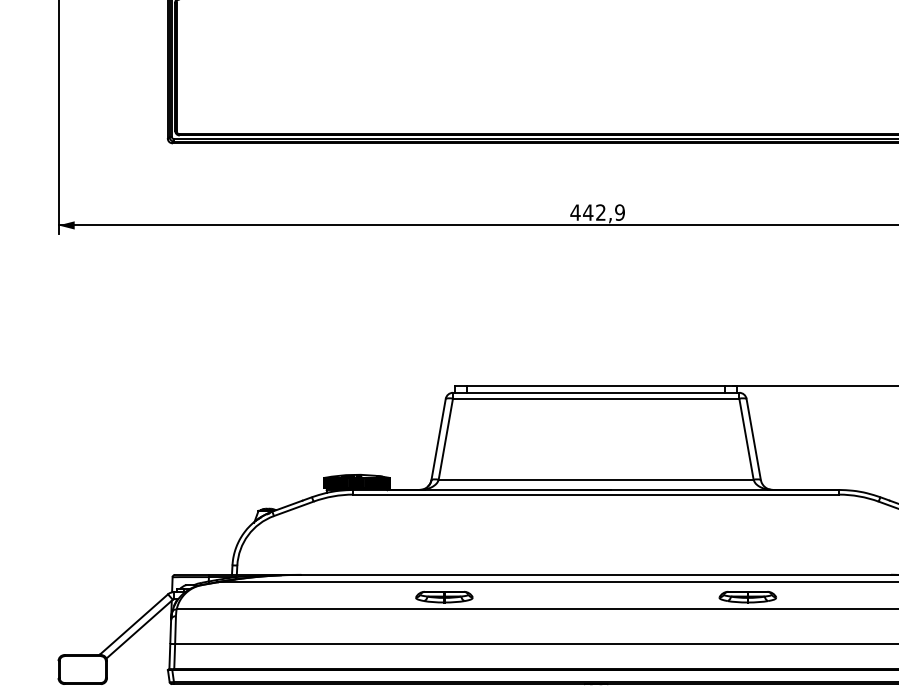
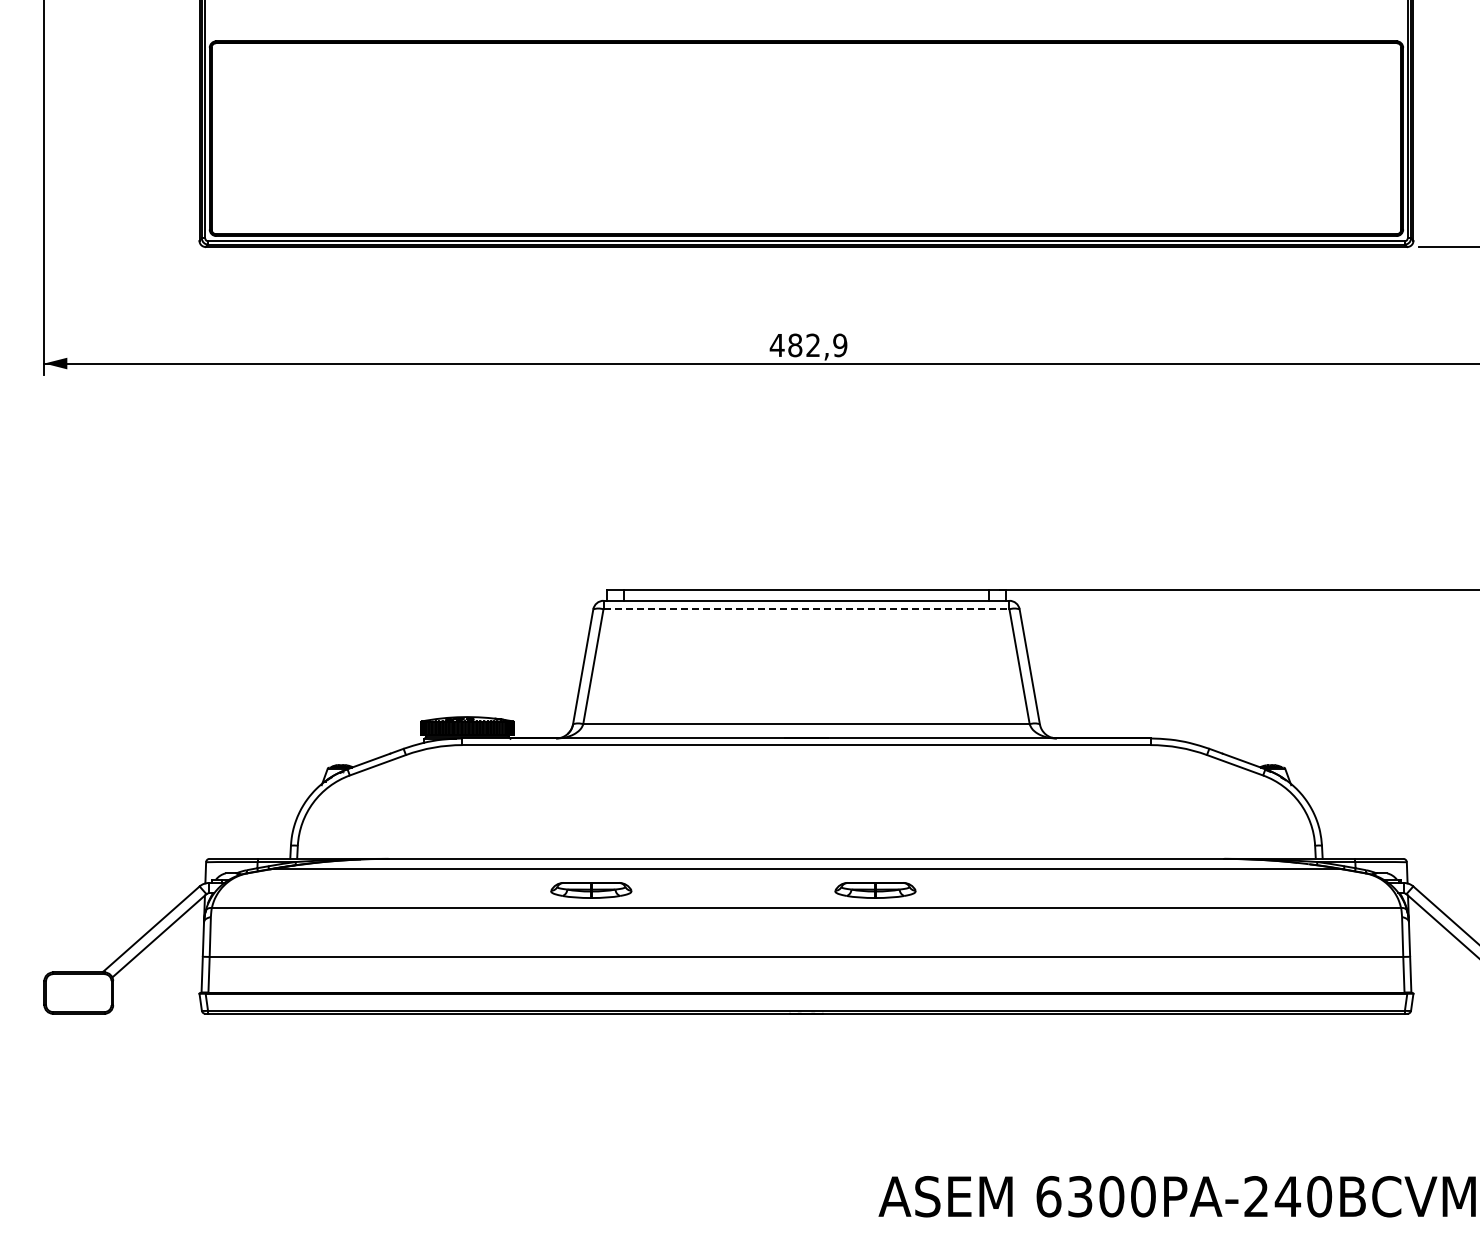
text: (587, 212) -> (794, 345), 442,9 -> 482,9
line: (596, 398) -> (806, 609), solid -> dashed
part: (747, 597) -> (875, 890), moved

